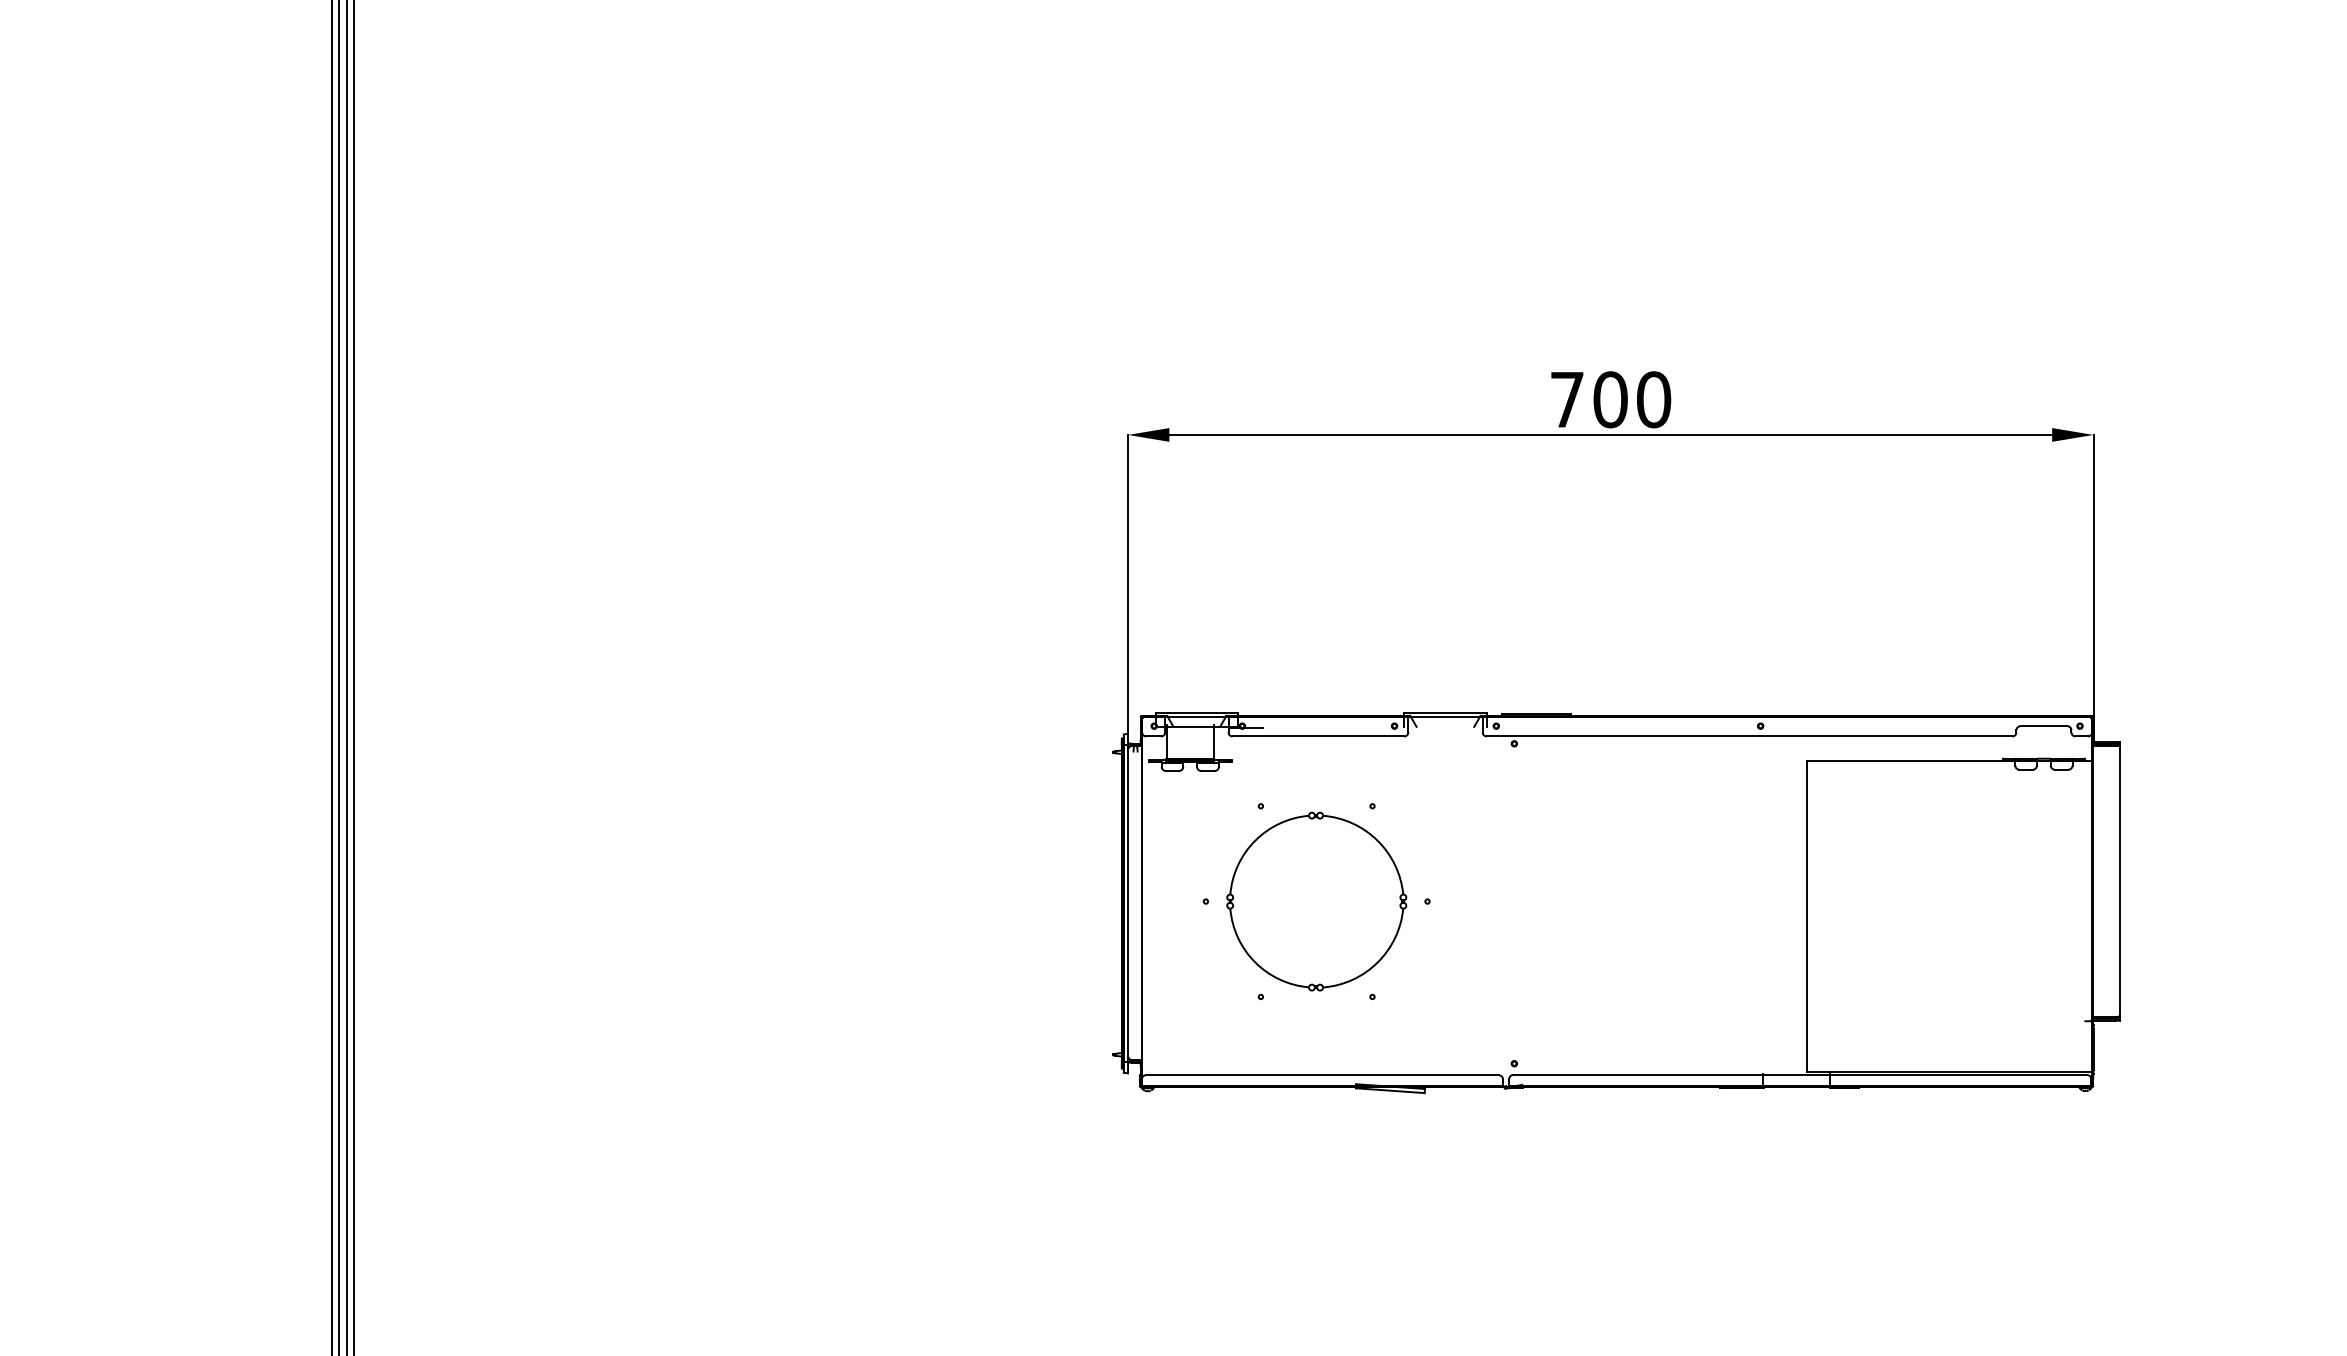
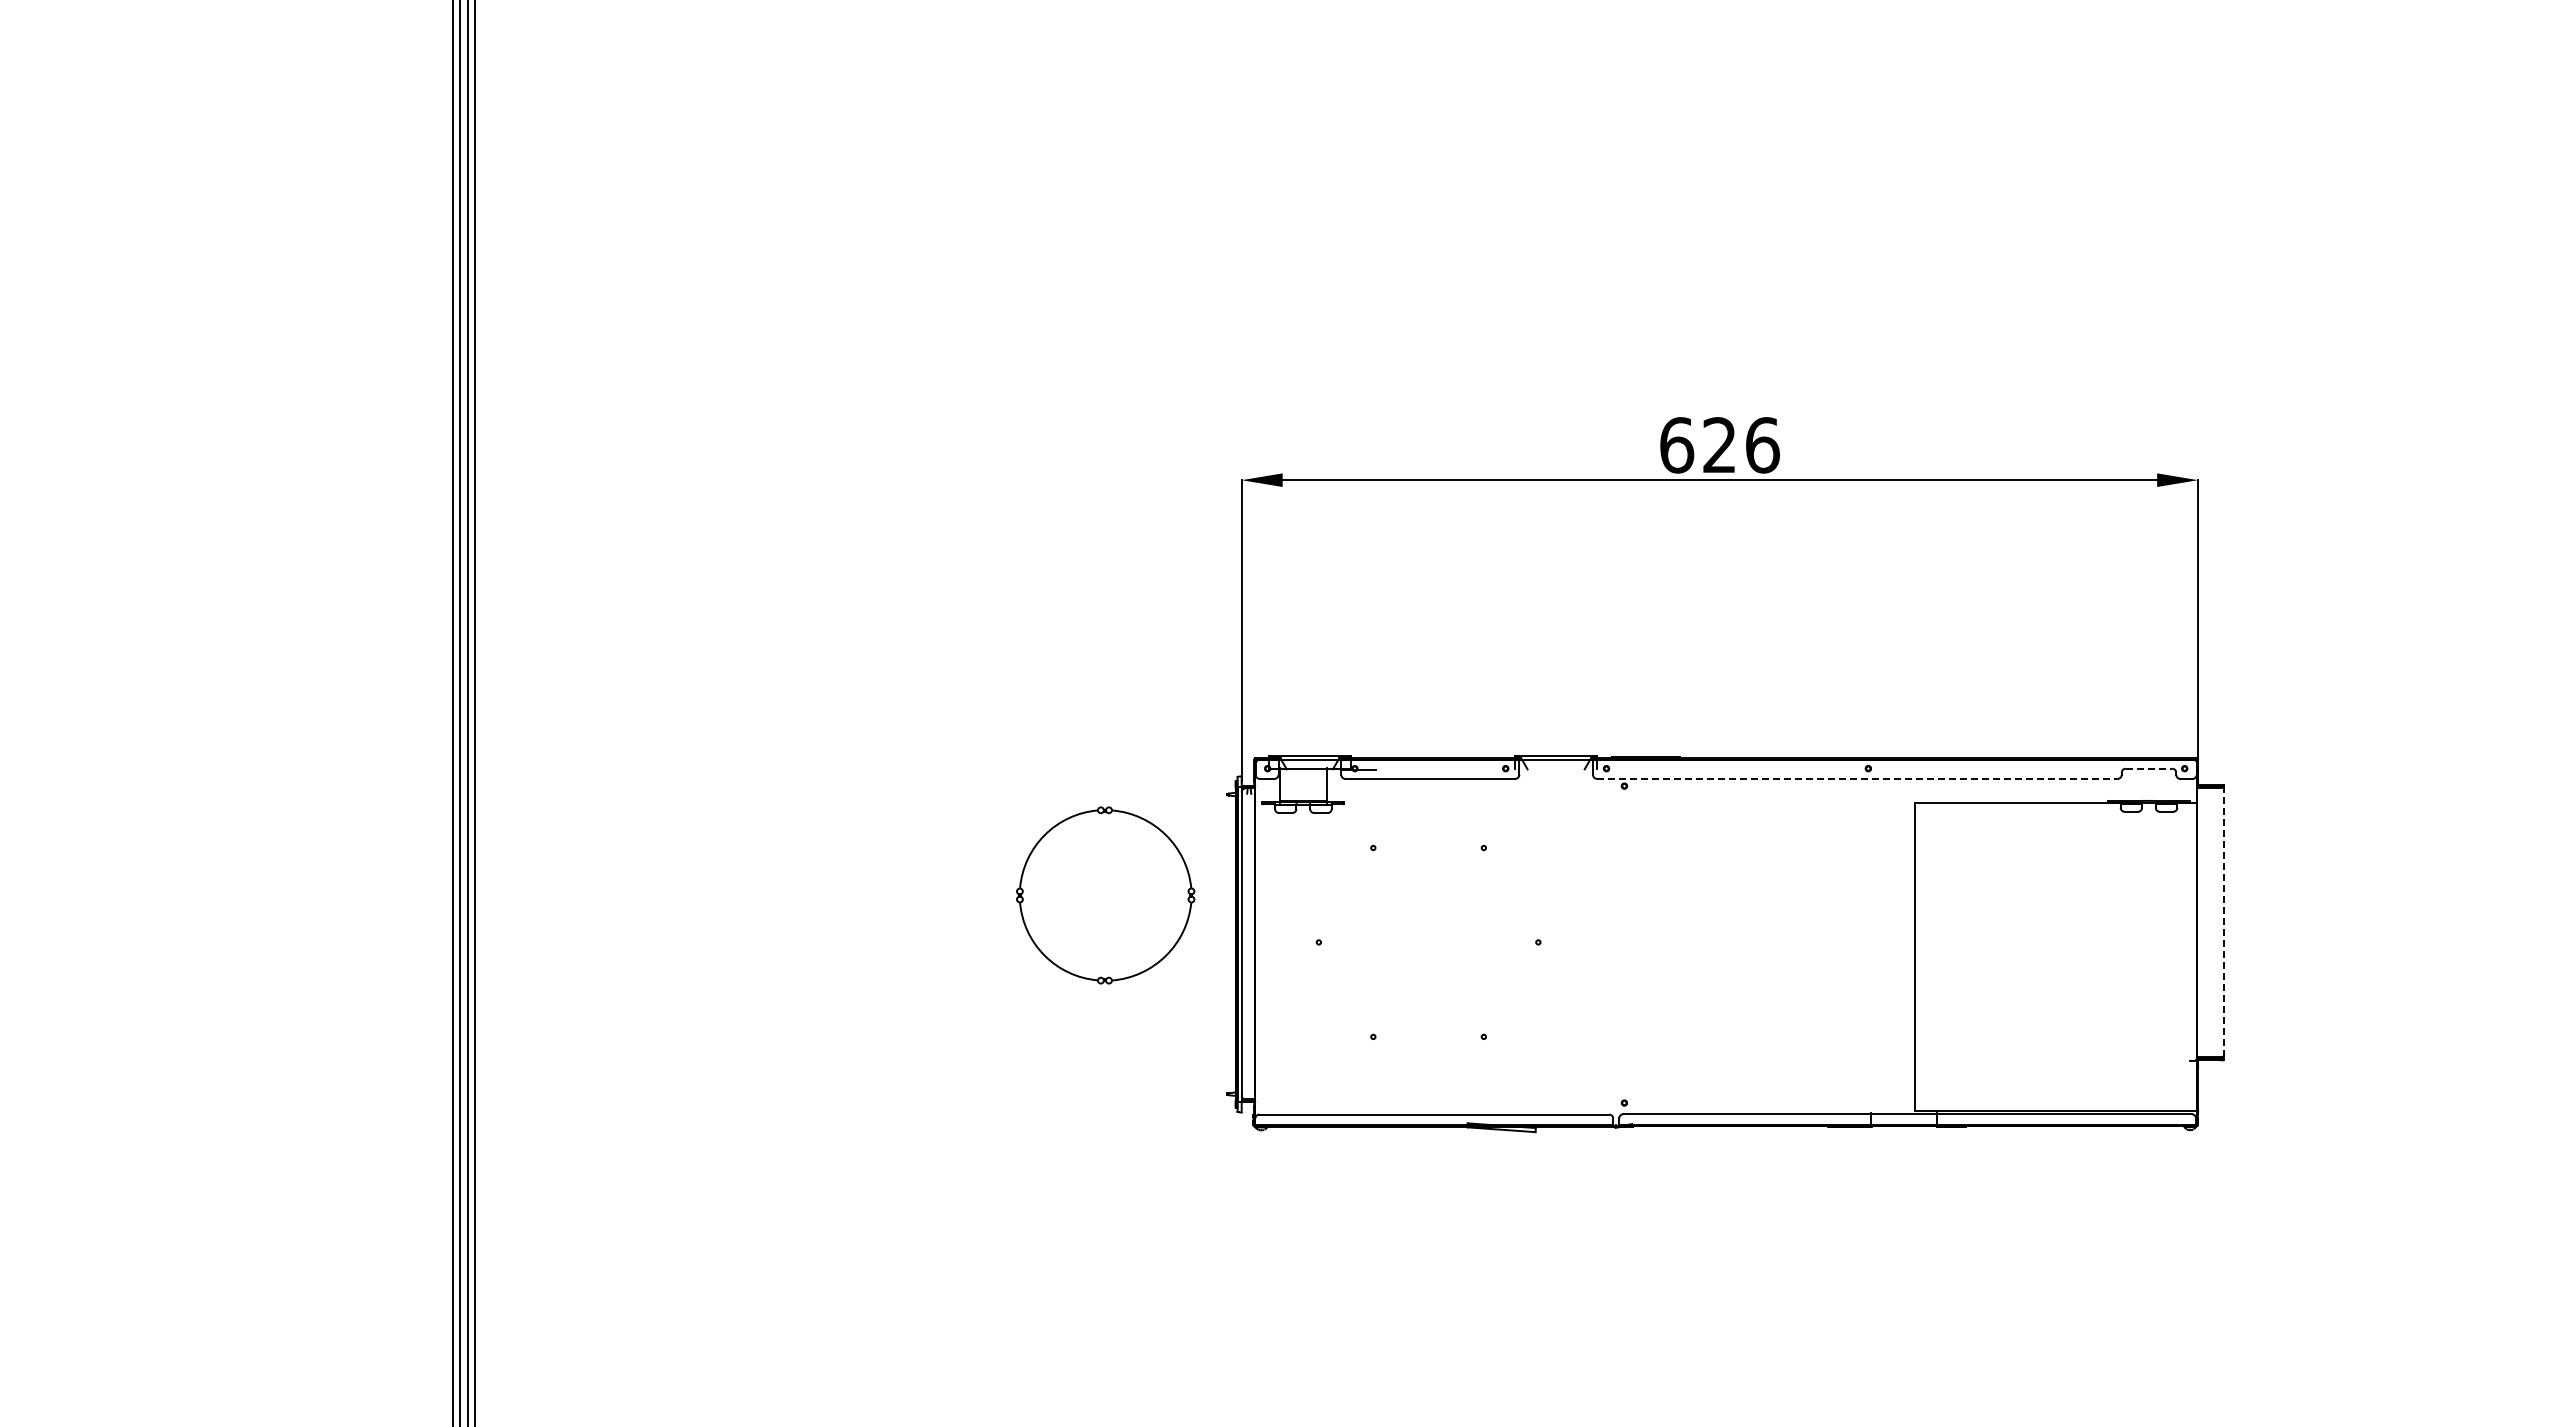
text: (1610, 399) -> (1719, 445), 700 -> 626
line: (2044, 726) -> (2149, 768), solid -> dashed
line: (1749, 736) -> (1857, 778), solid -> dashed
line: (2120, 881) -> (2224, 922), solid -> dashed
part: (1316, 901) -> (1105, 895), moved

